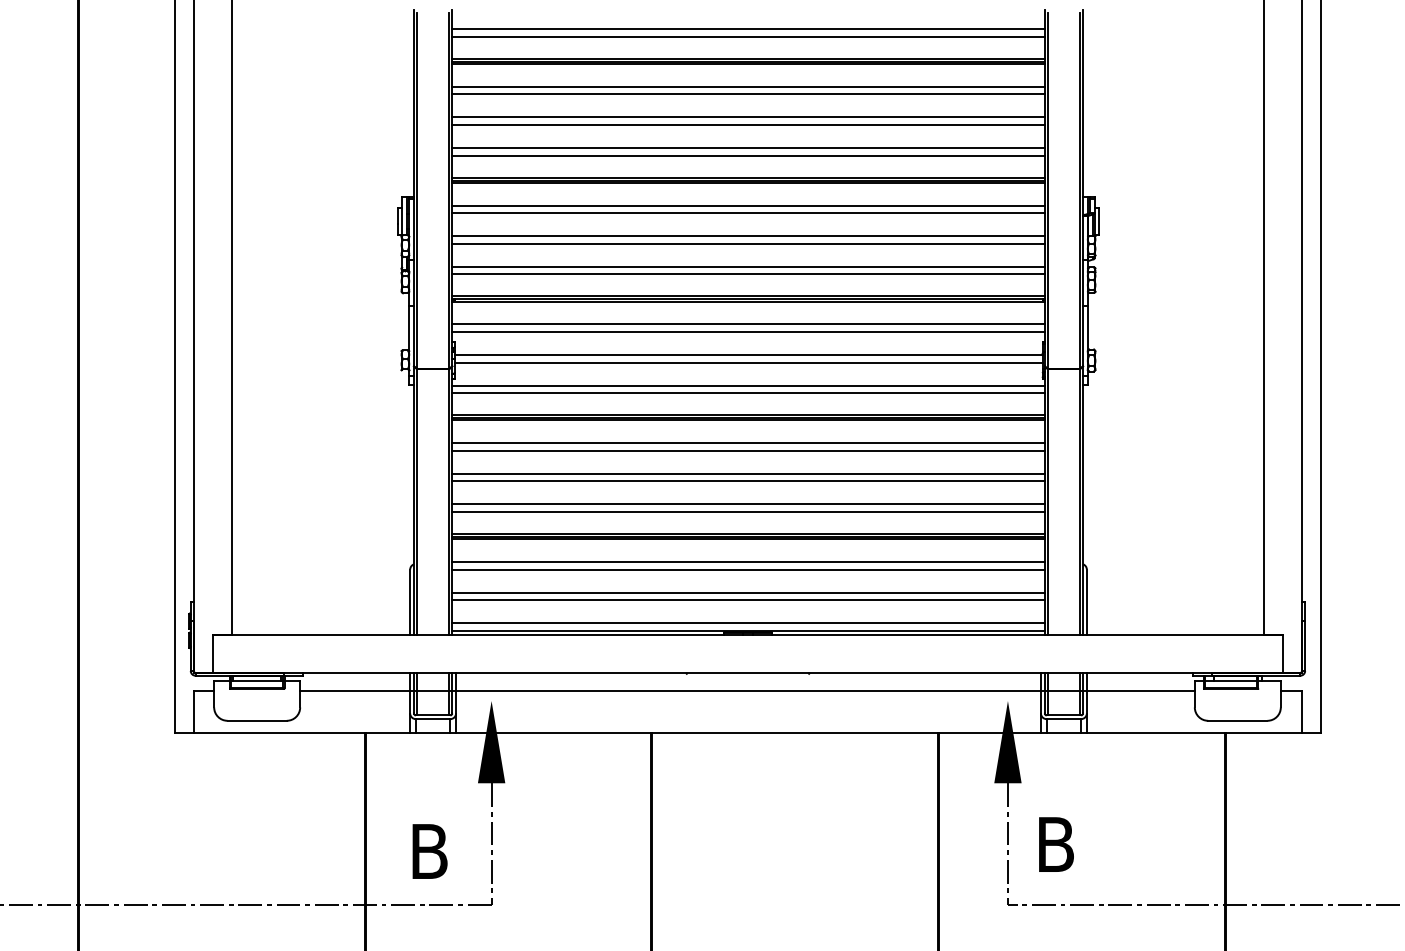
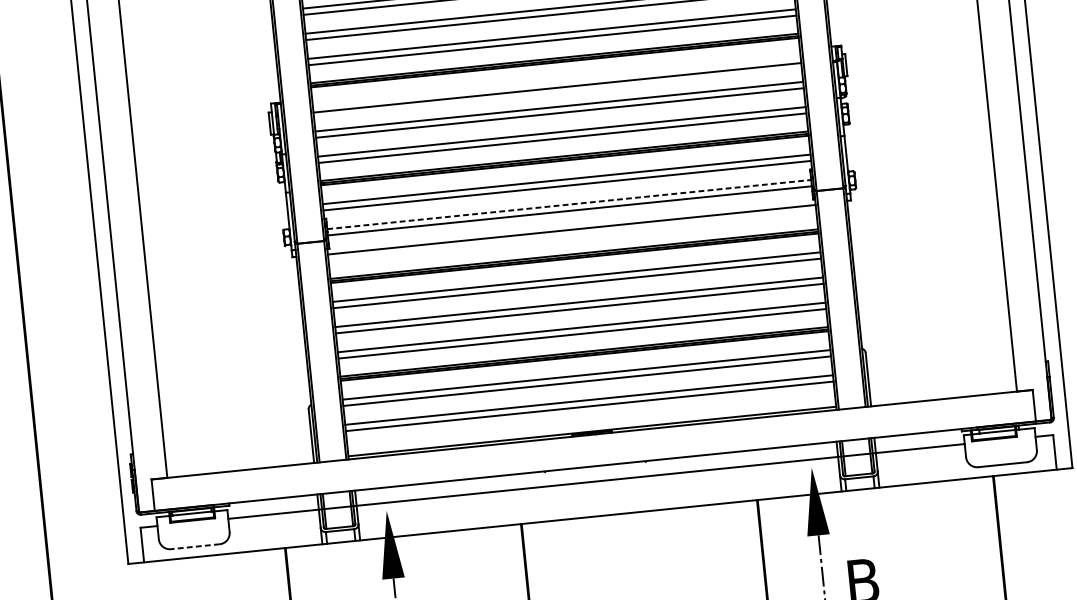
line: (748, 205) -> (556, 81), removed
line: (748, 355) -> (569, 204), solid -> dashed
line: (748, 393) -> (572, 236), removed
line: (748, 623) -> (591, 425), removed
line: (257, 720) -> (195, 546), solid -> dashed

